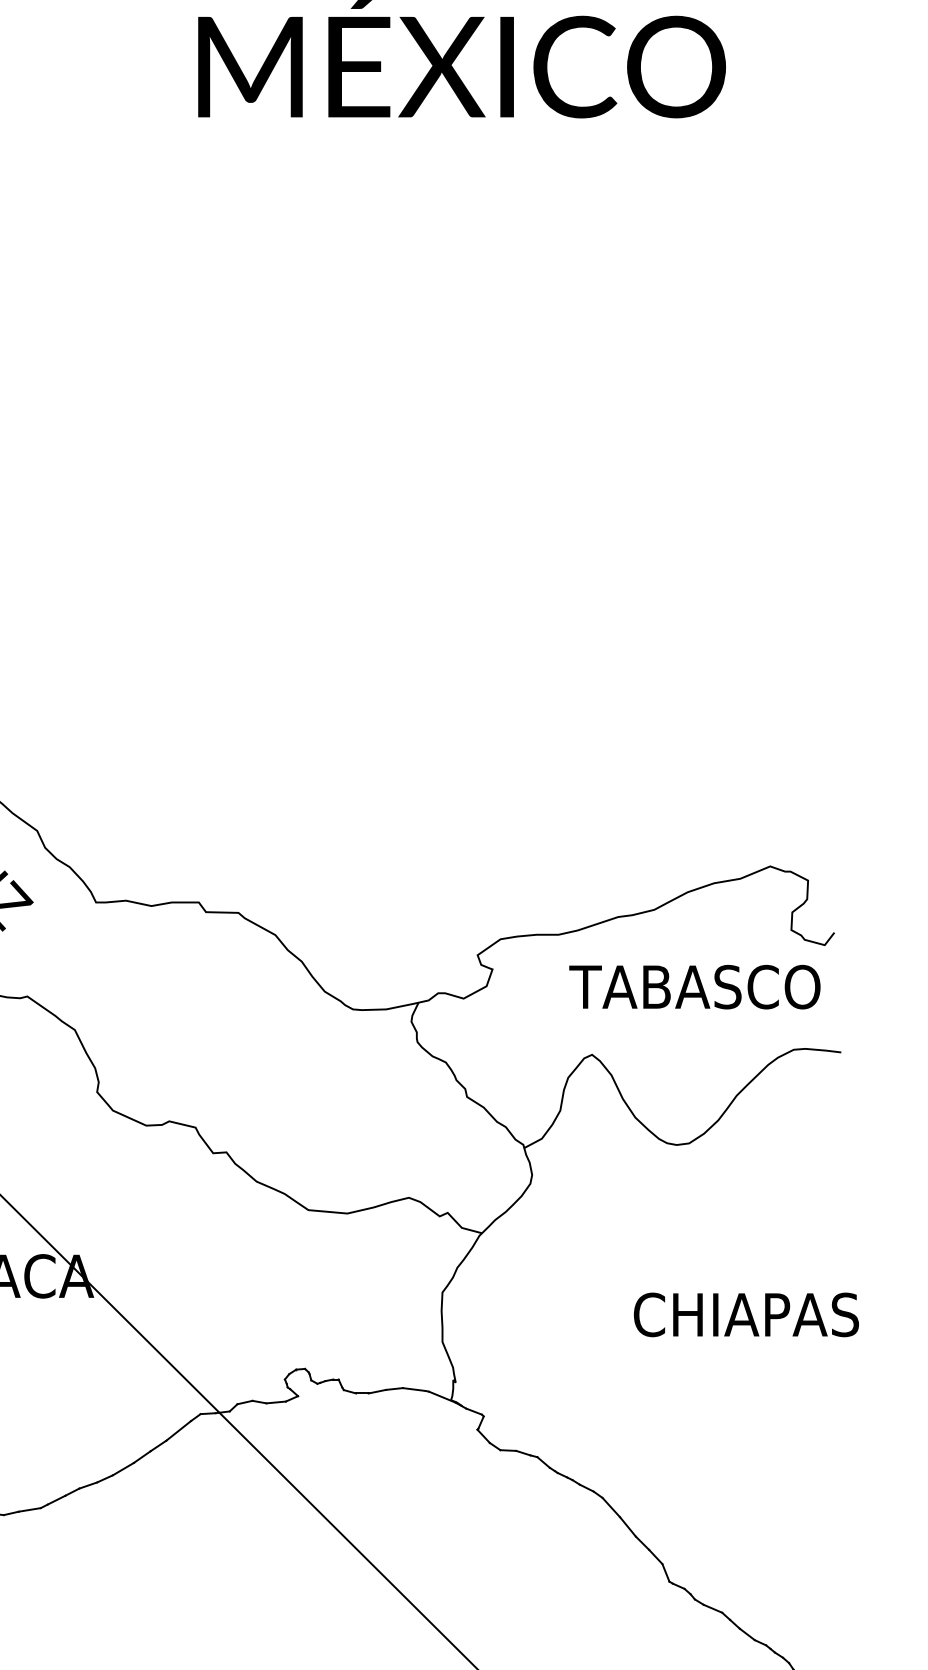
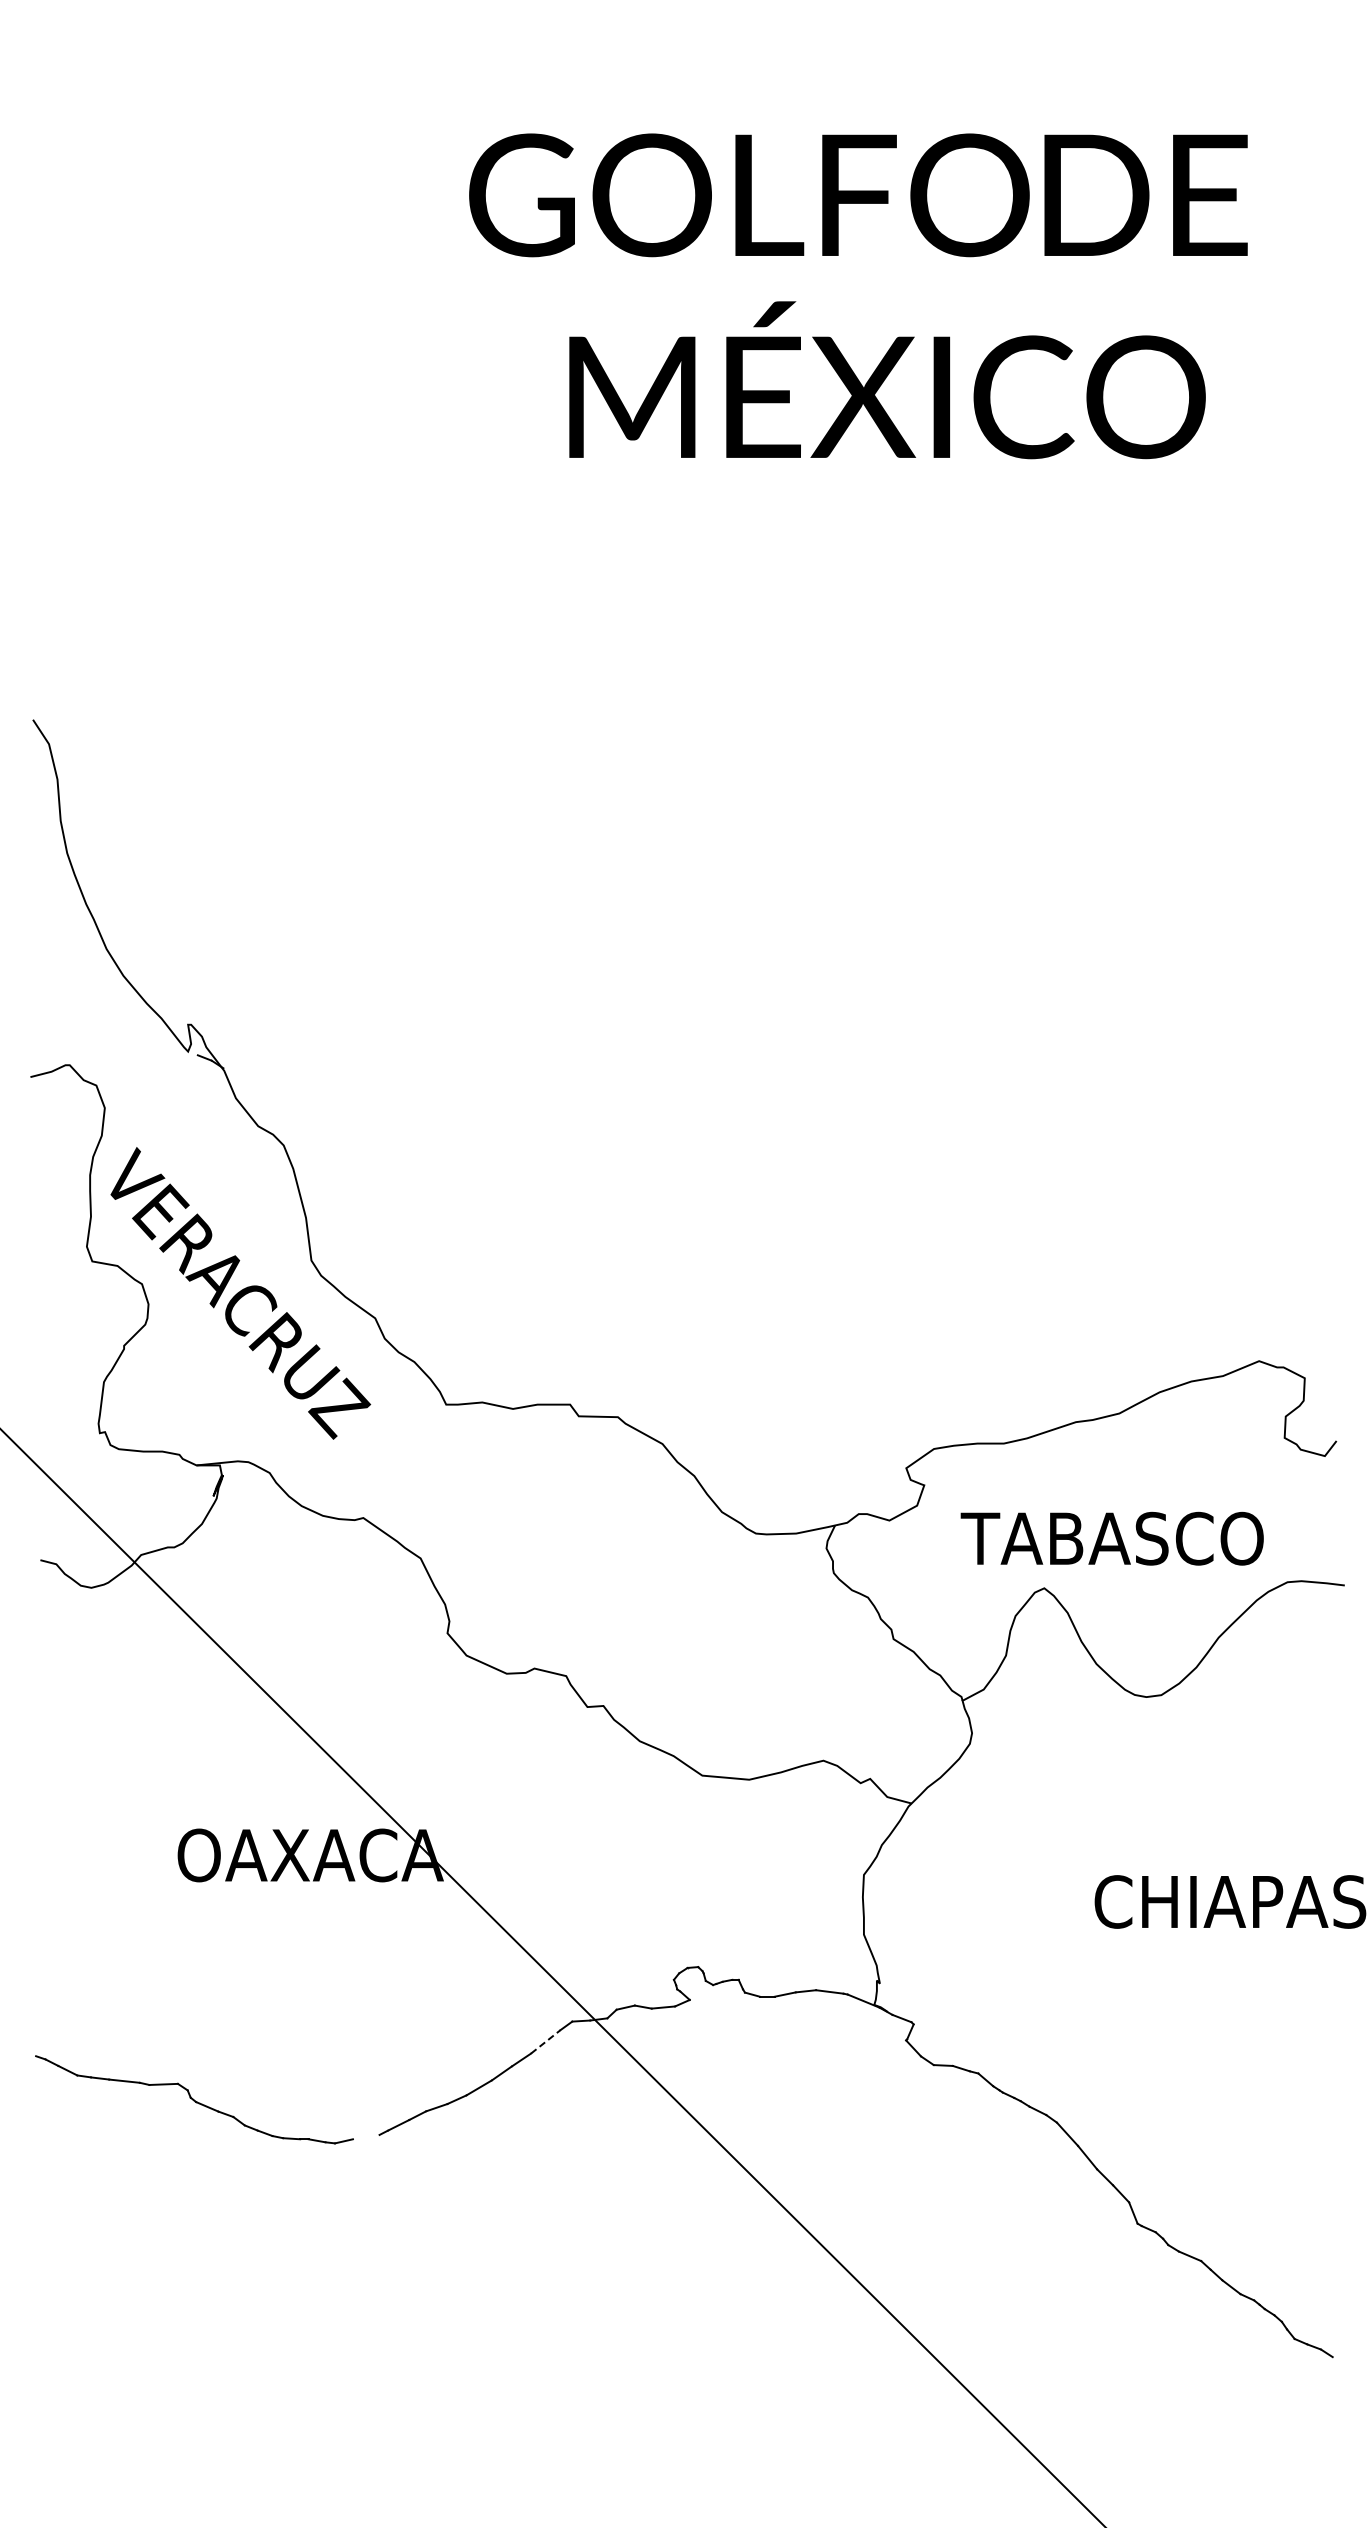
text: (694, 986) -> (1111, 1538), moved
line: (178, 1430) -> (545, 2041), solid -> dashed
line: (29, 1509) -> (365, 2136), removed

